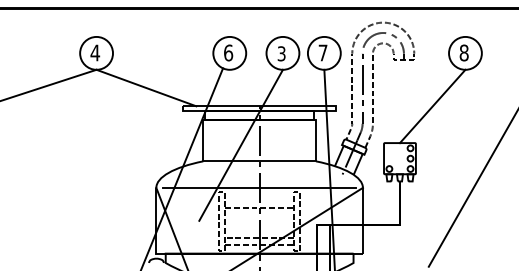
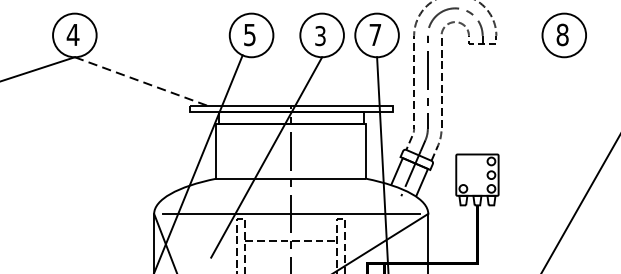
text: (228, 52) -> (249, 34), 6 -> 5
line: (146, 88) -> (141, 82), solid -> dashed
line: (432, 106) -> (520, 105), removed

